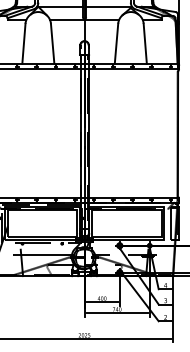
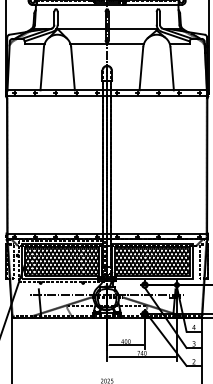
hatch: (41, 223) -> (61, 261), added
hatch: (126, 223) -> (152, 261), added

